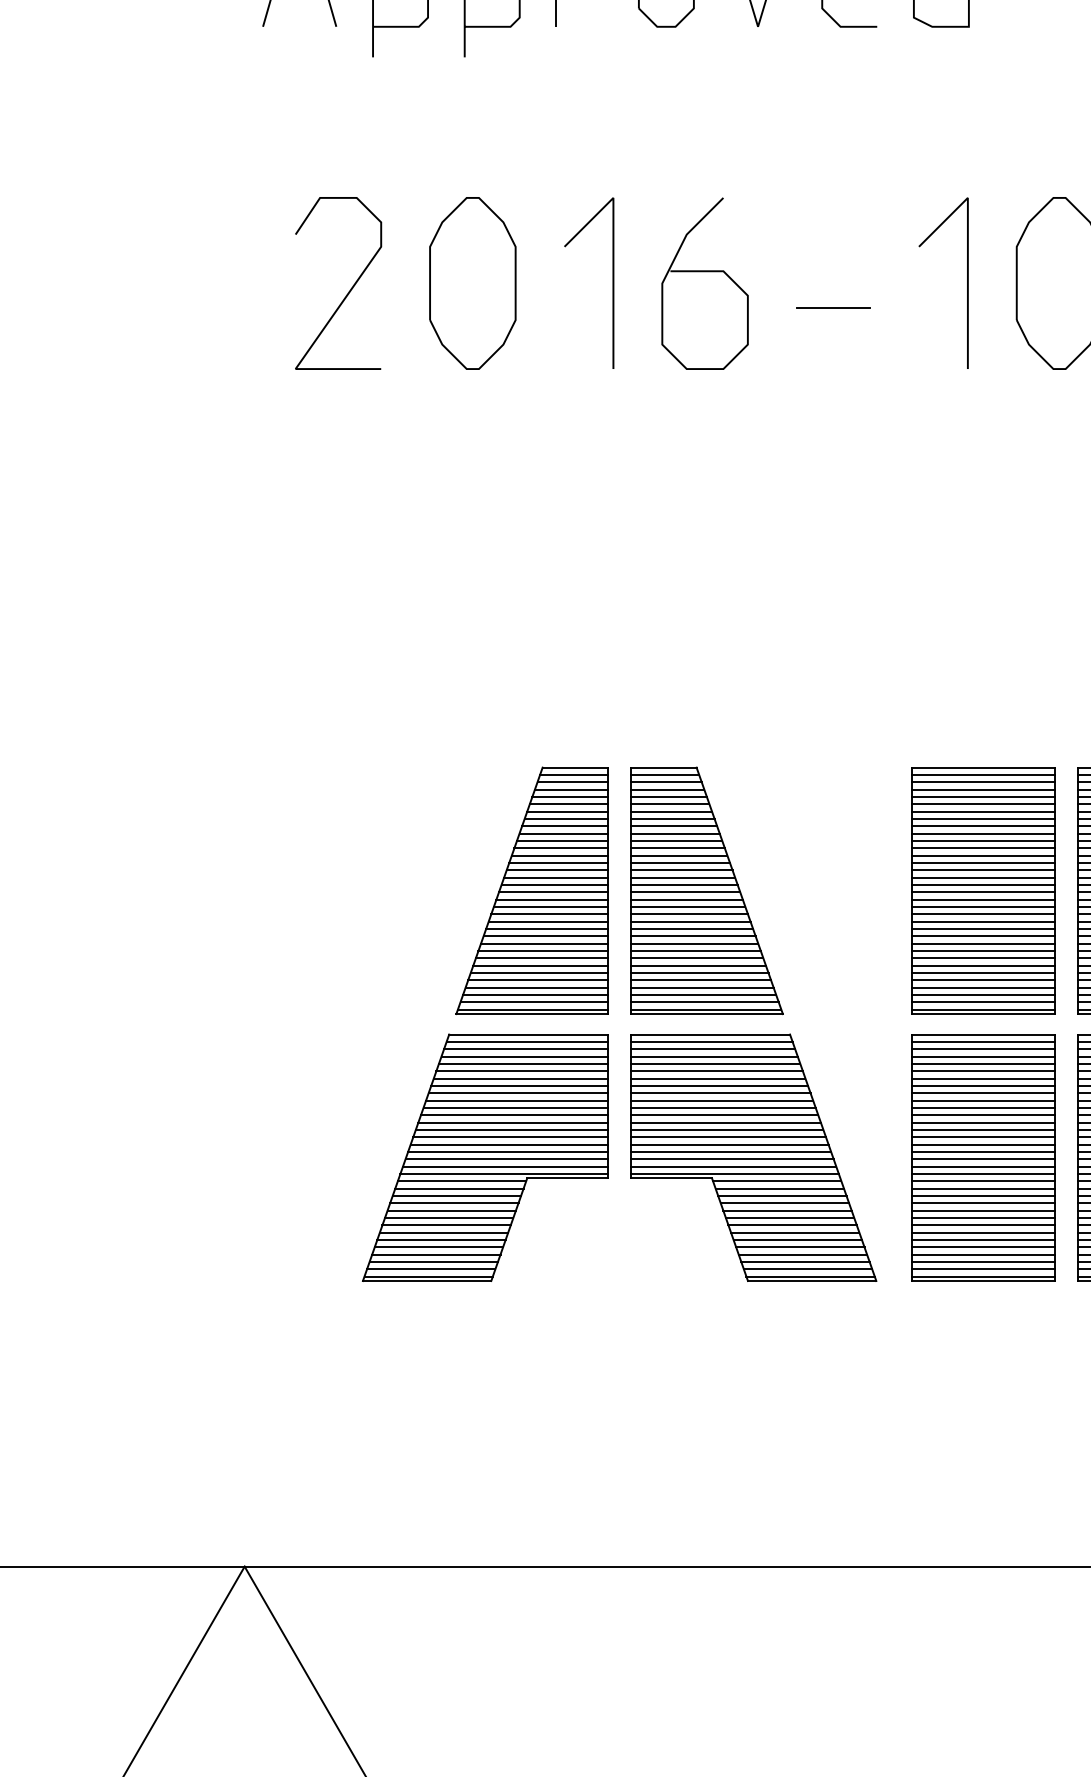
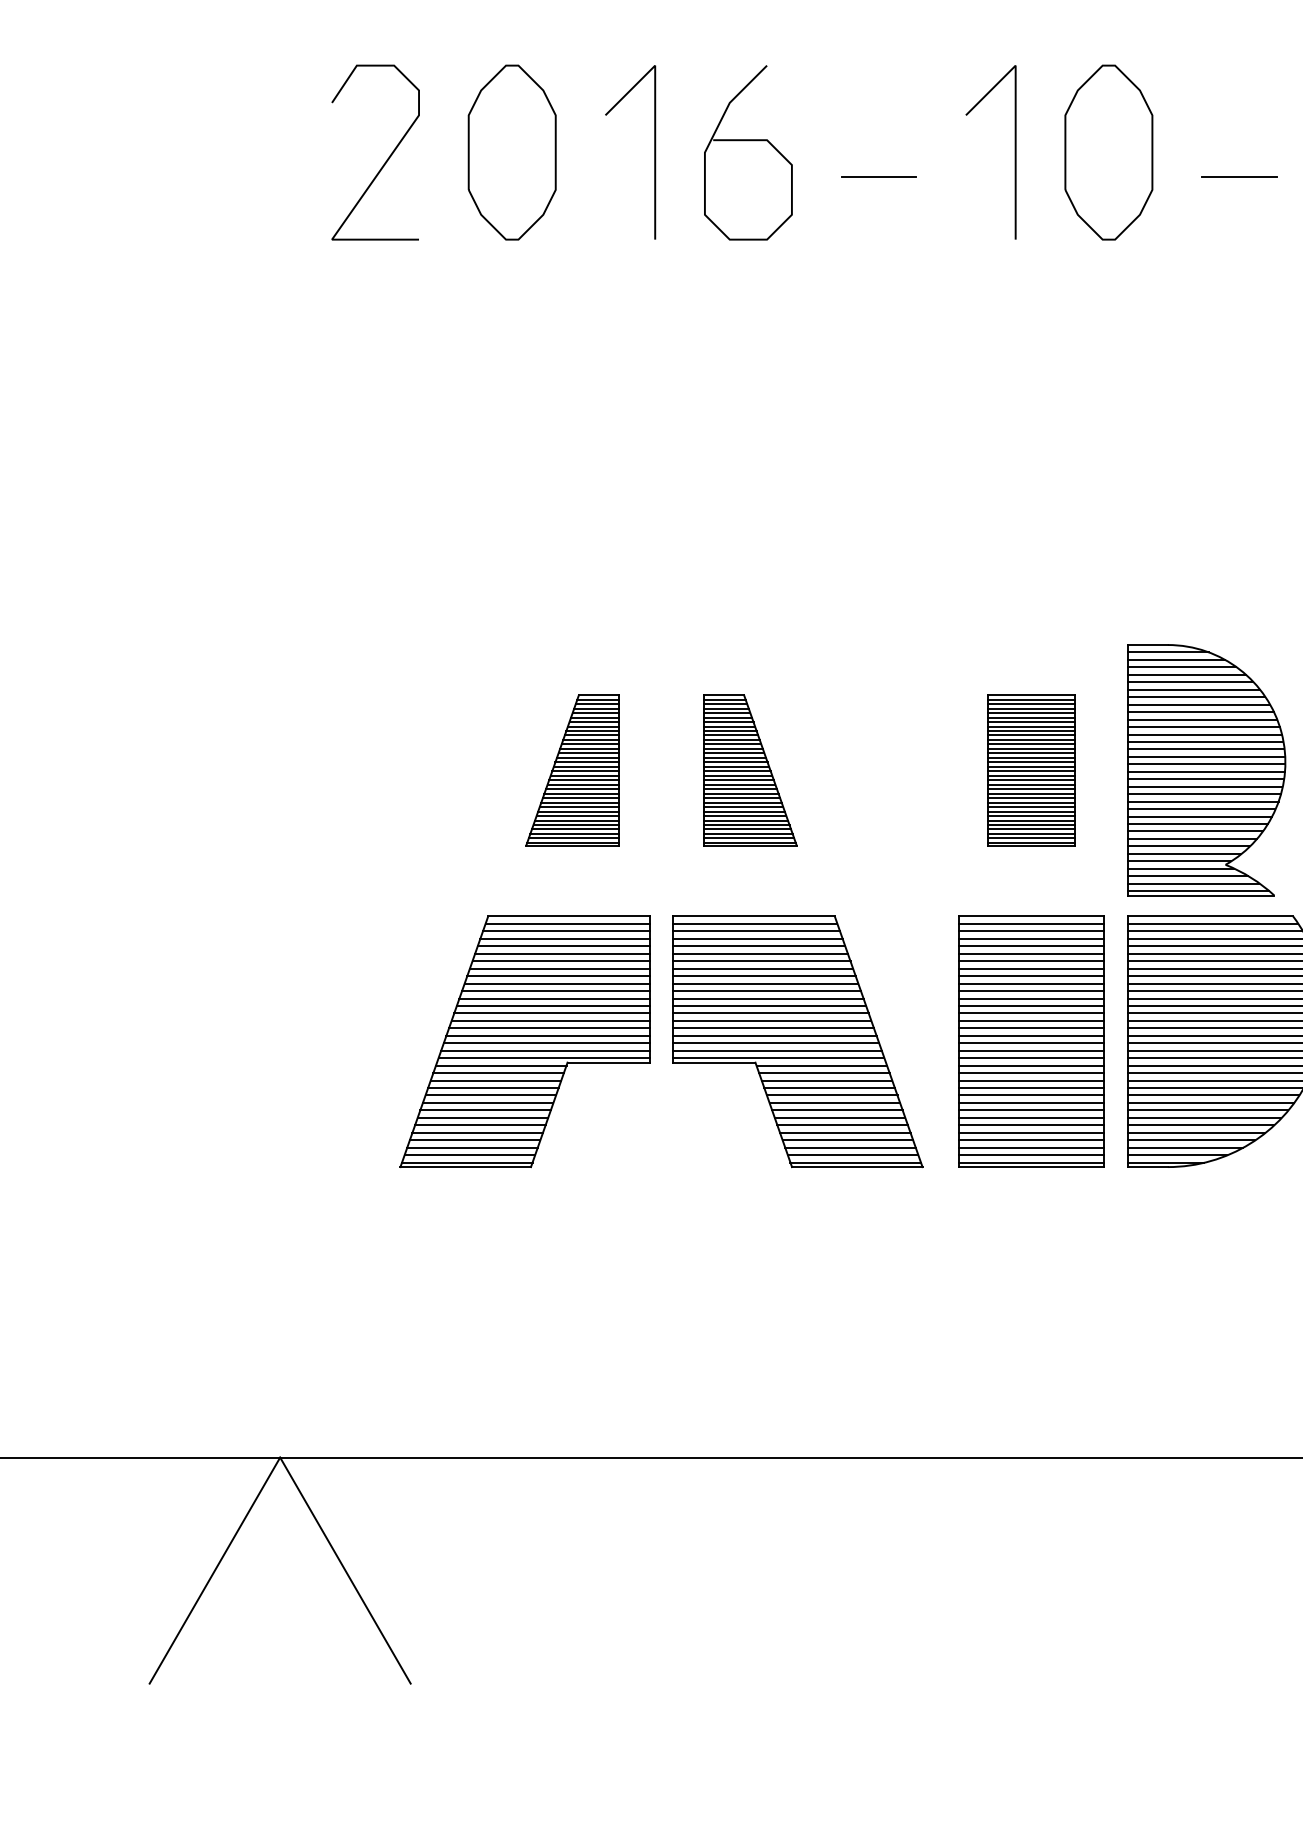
part: (532, 891) -> (572, 770), size x0.6
part: (707, 891) -> (750, 770), size x0.6
part: (983, 891) -> (1031, 770), size x0.6

